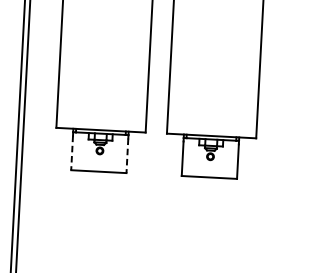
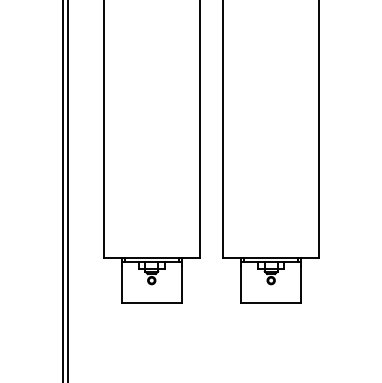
line: (71, 153) -> (121, 284), dashed -> solid
line: (127, 155) -> (181, 284), dashed -> solid

